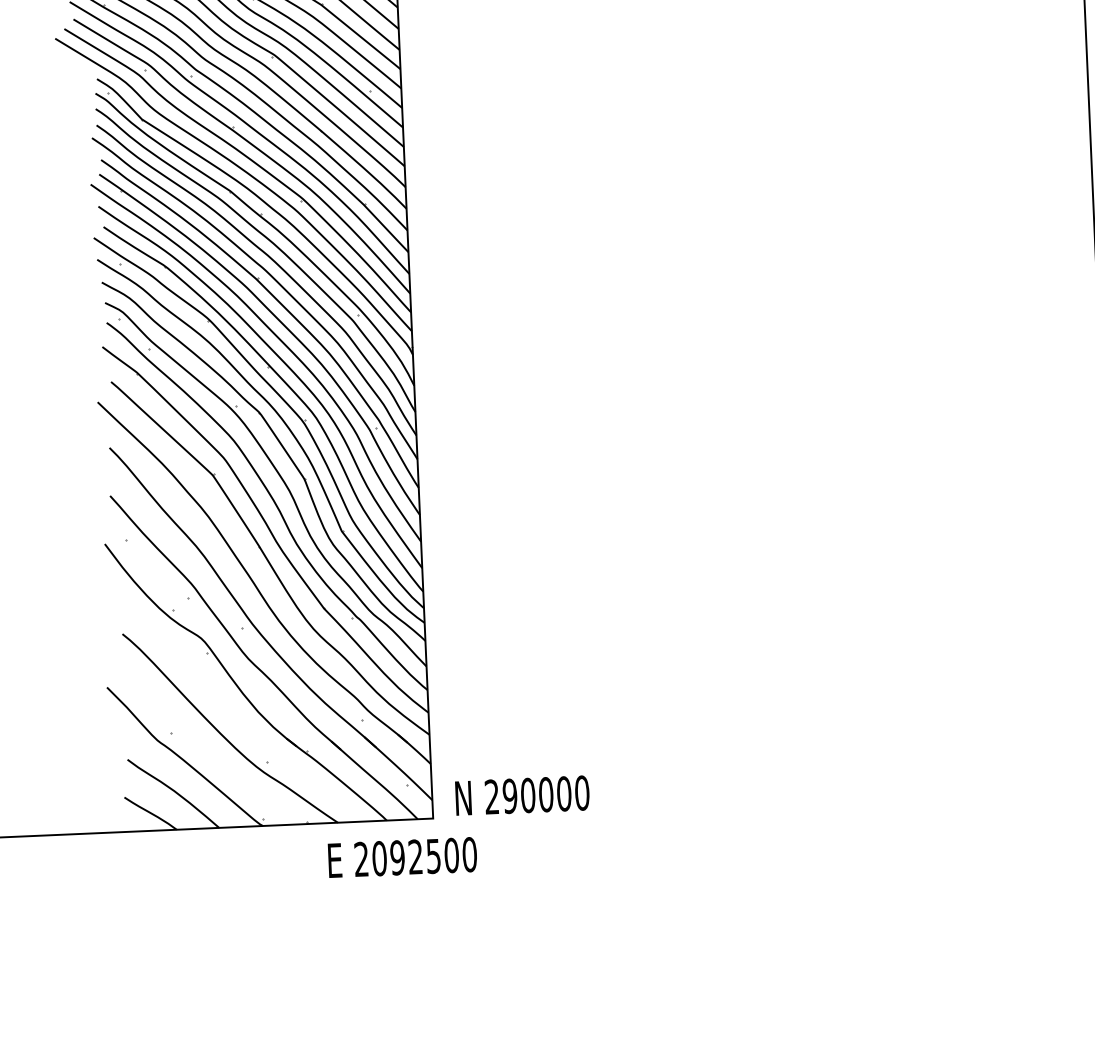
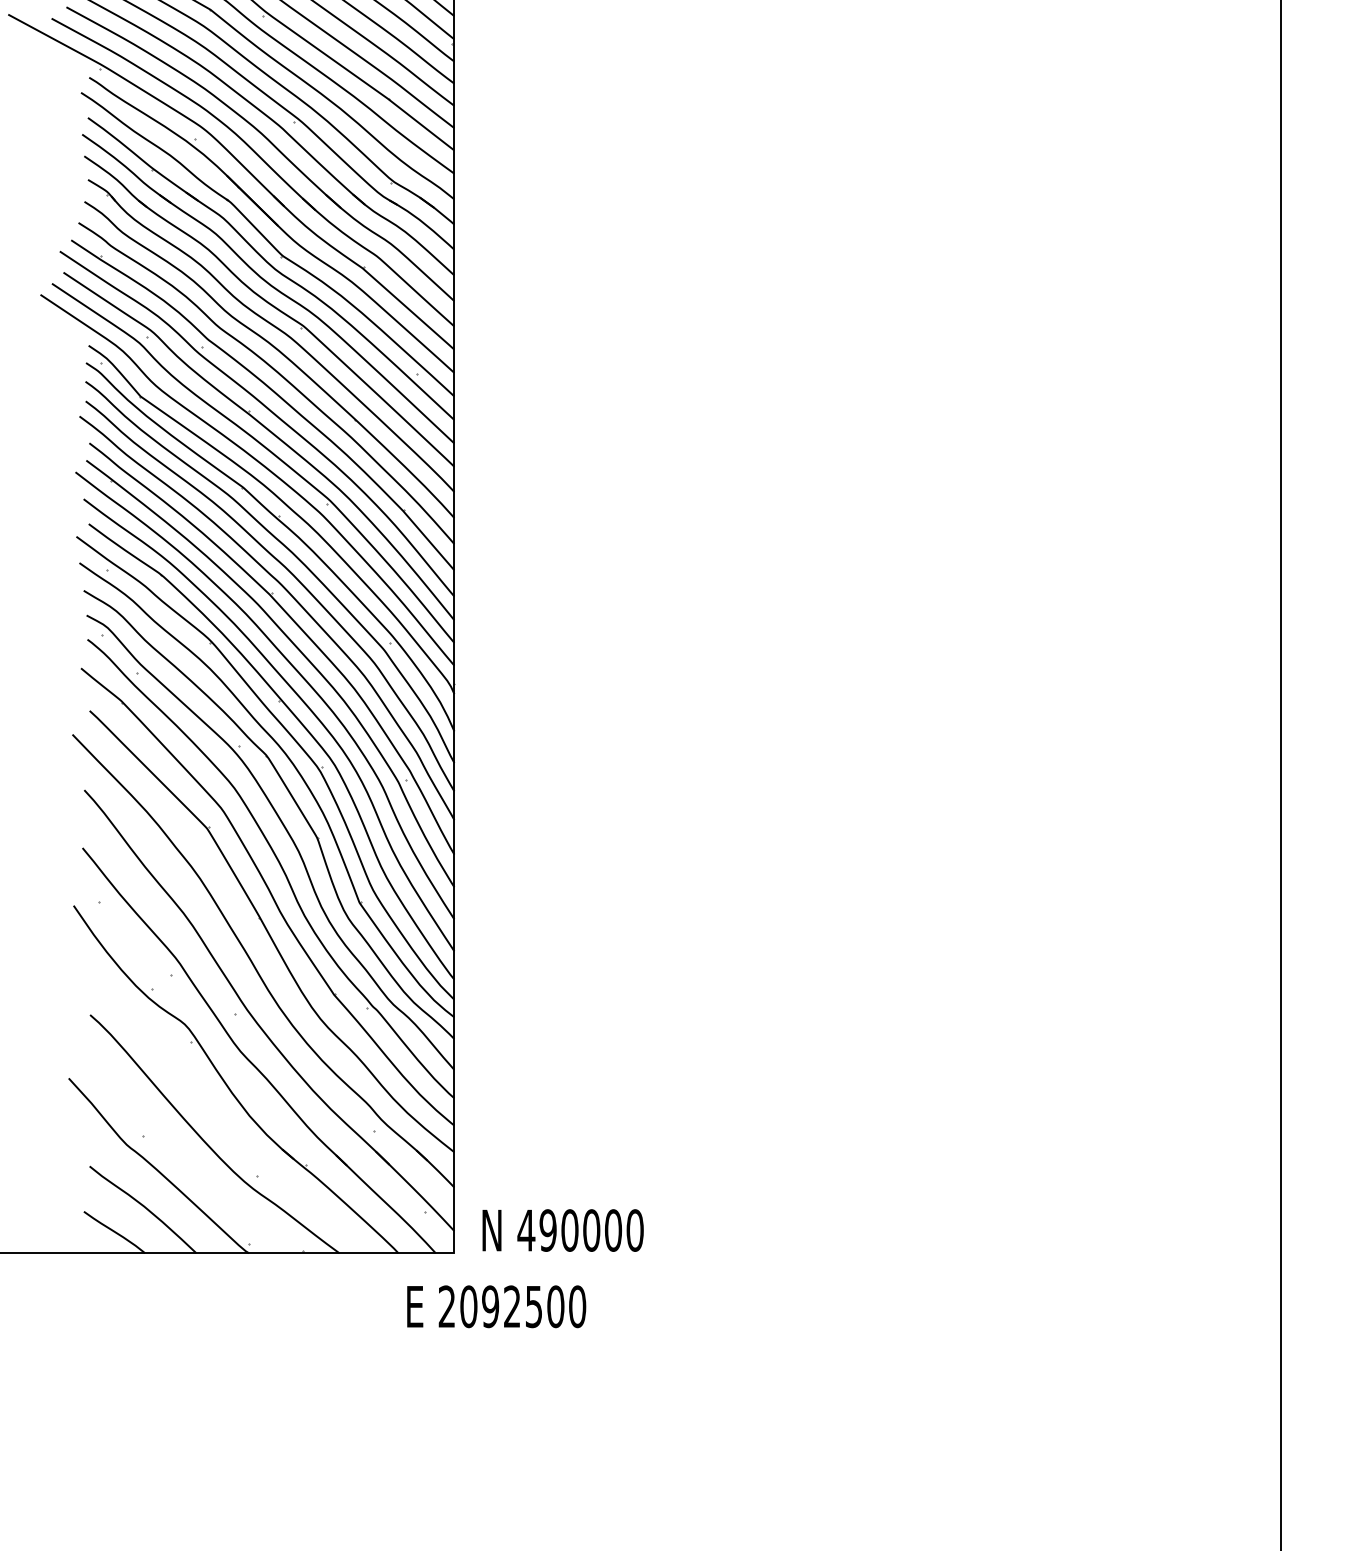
text: (492, 797) -> (526, 1230), 290000 -> 490000
text: (402, 857) -> (496, 1306), moved

